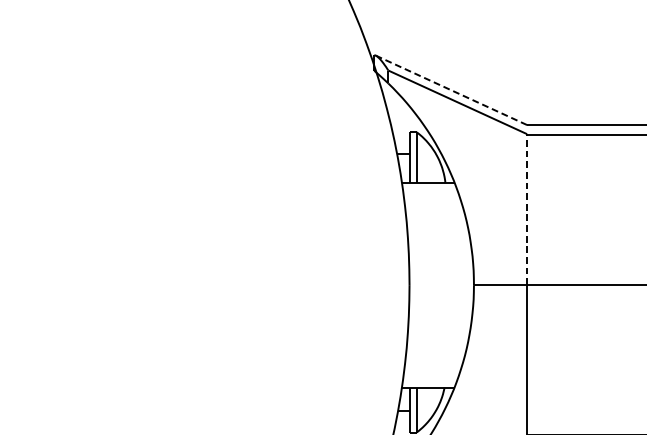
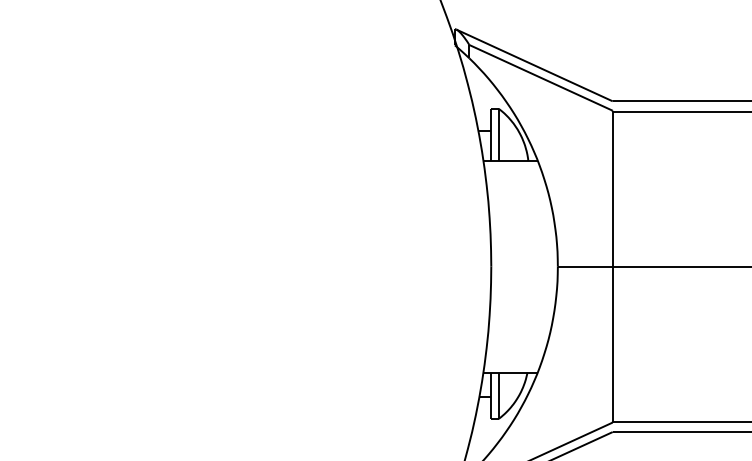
line: (451, 90) -> (534, 65), dashed -> solid
line: (526, 210) -> (612, 189), dashed -> solid

